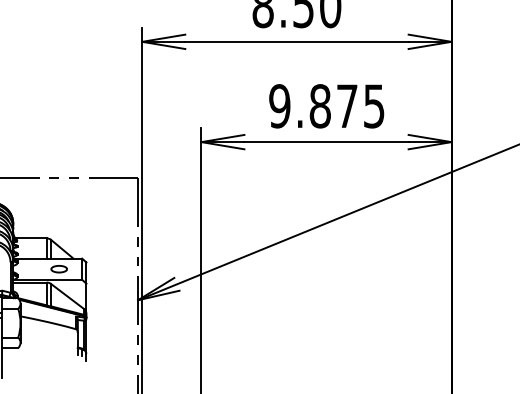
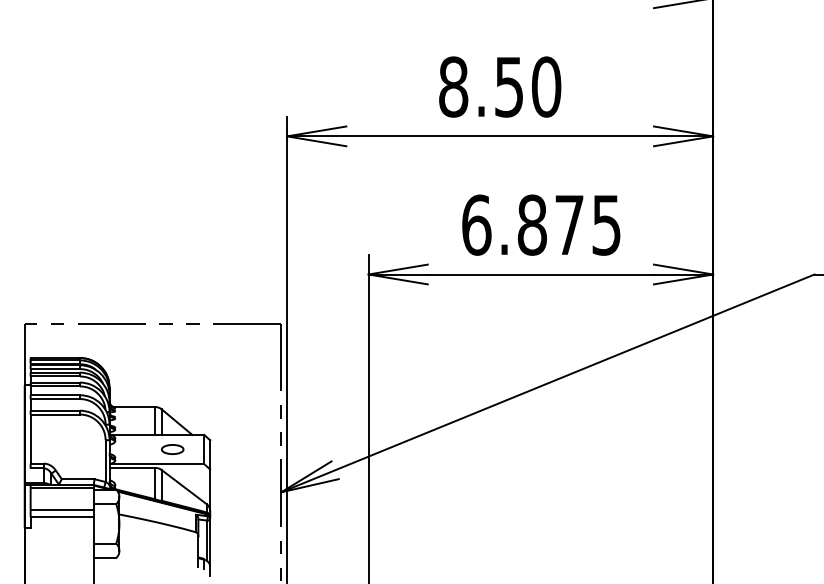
text: (279, 105) -> (476, 224), 9.875 -> 6.875

